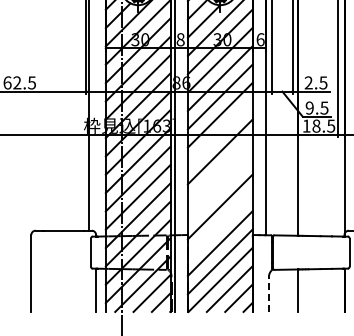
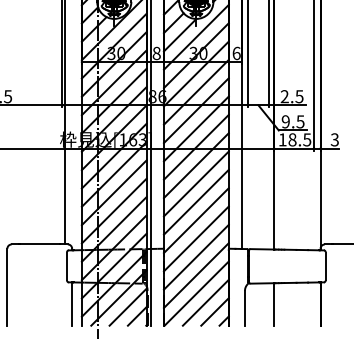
line: (219, 132) -> (195, 146), added
line: (219, 169) -> (195, 183), added
line: (219, 187) -> (195, 201), added
line: (219, 224) -> (195, 238), added
line: (268, 293) -> (244, 307), dashed -> solid

